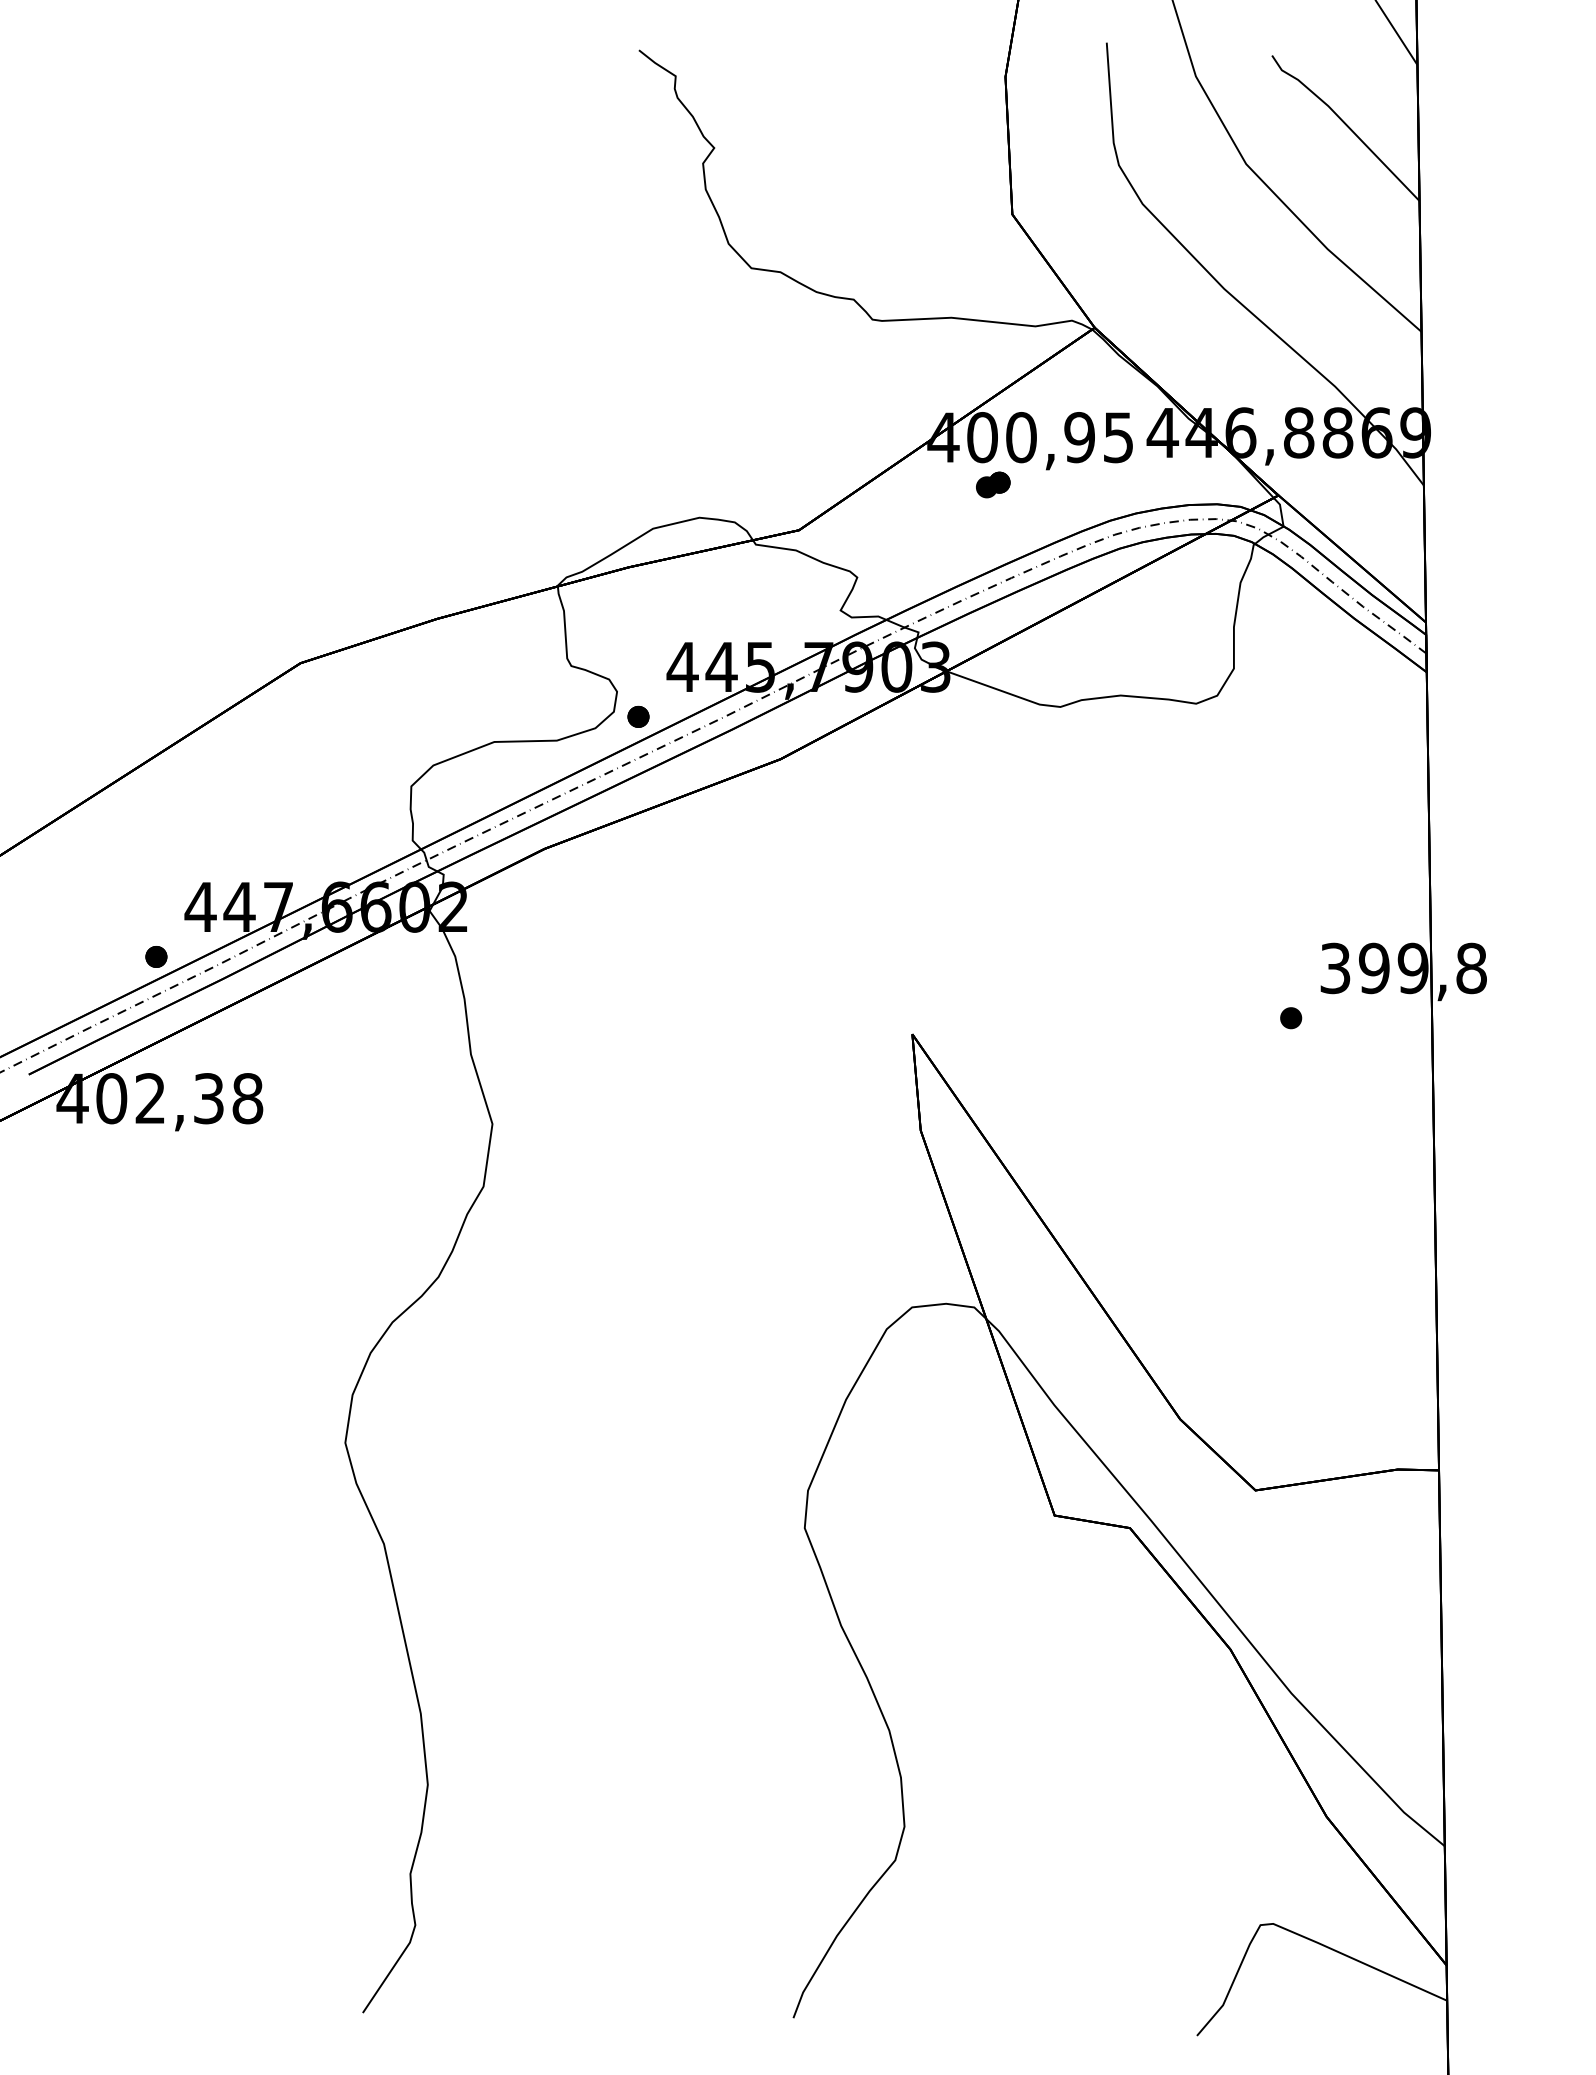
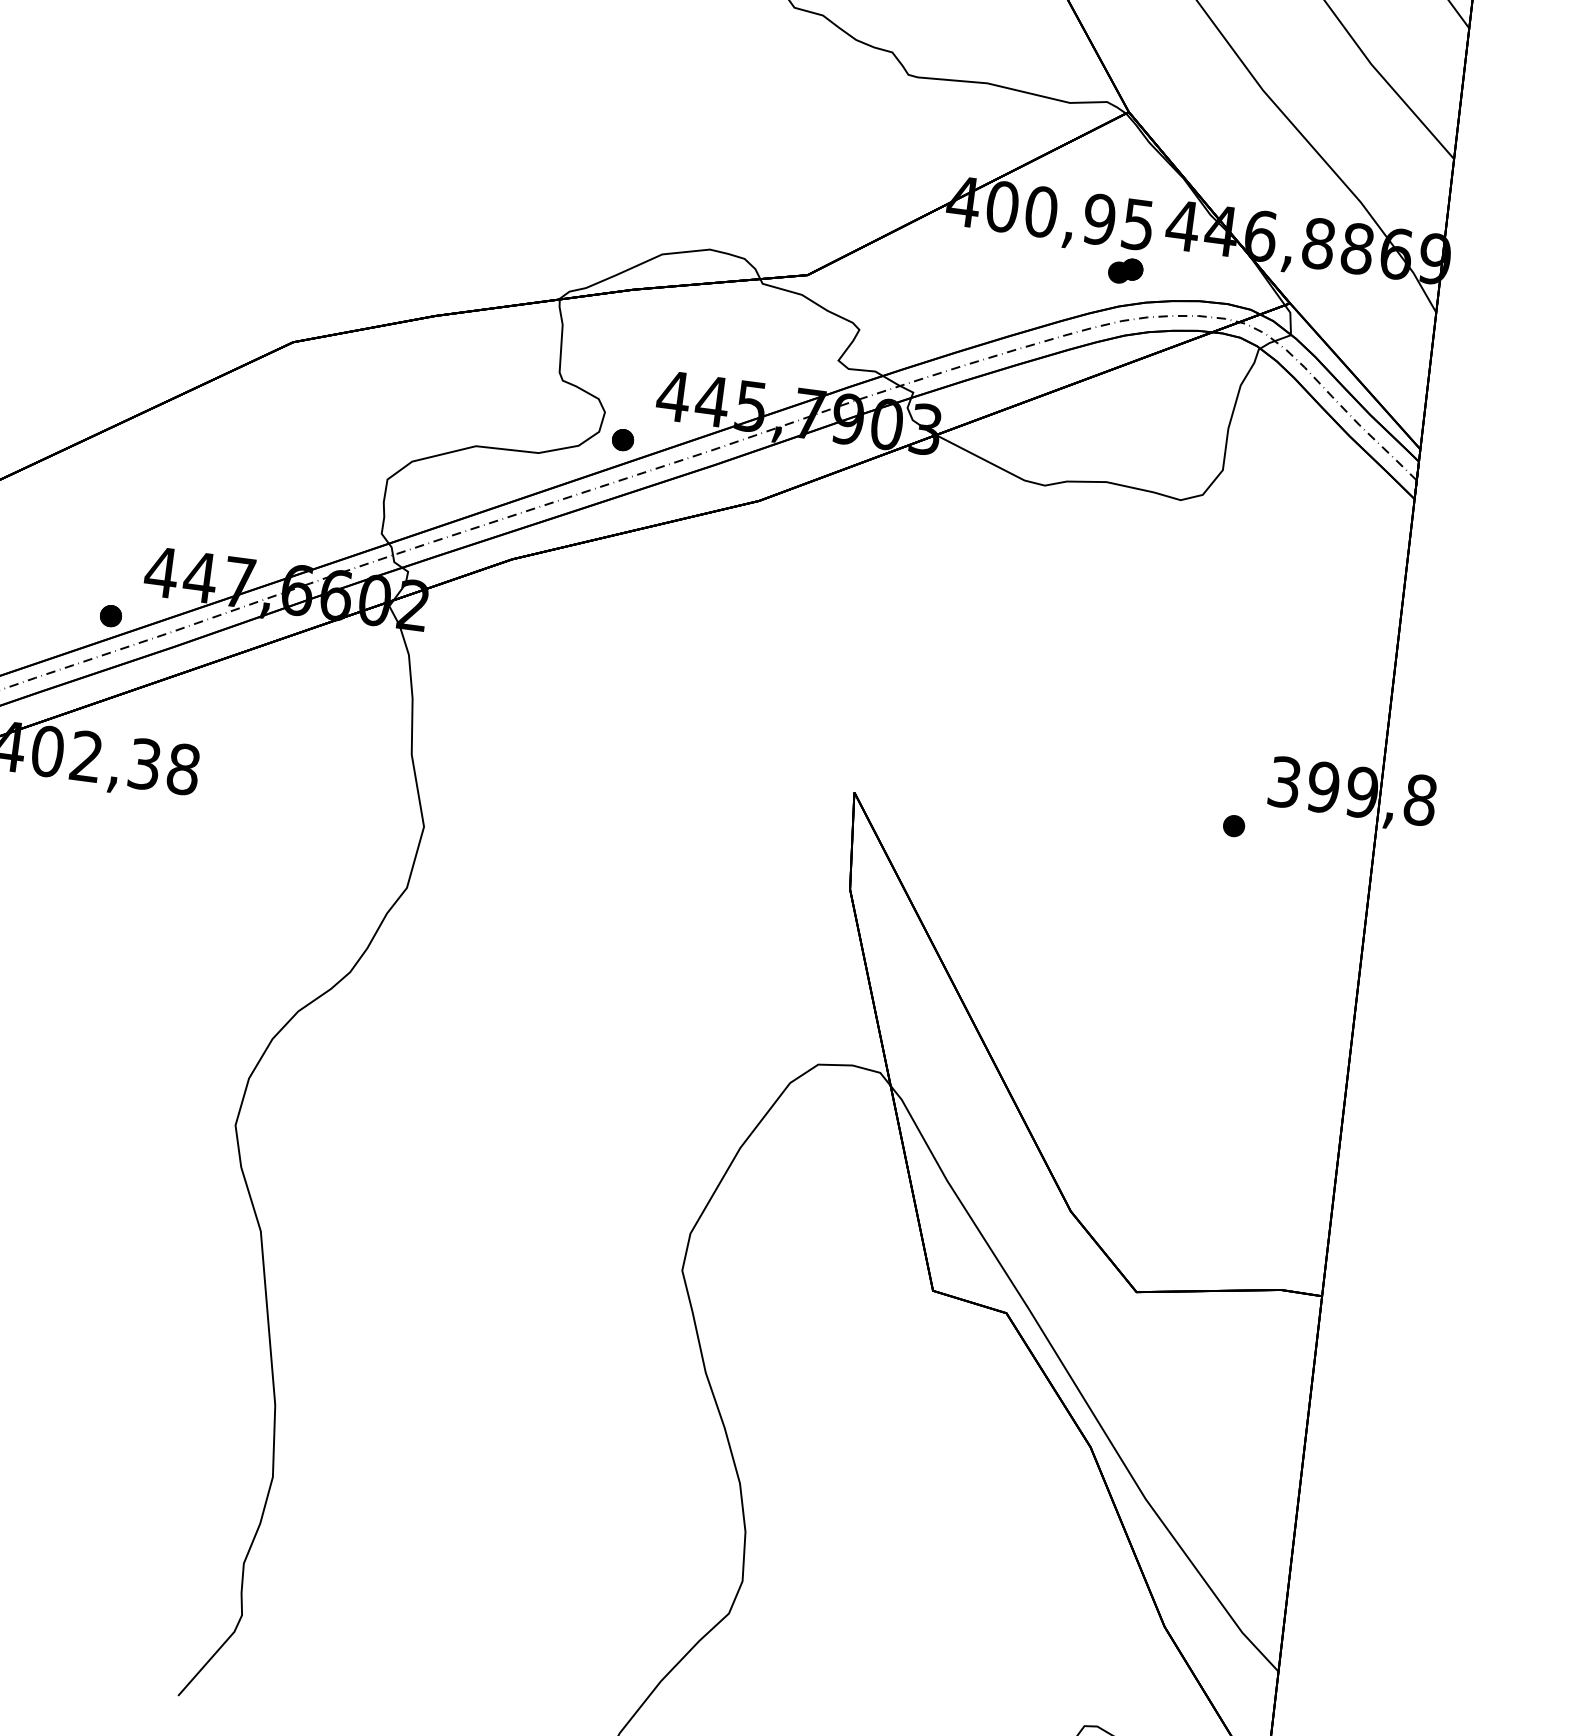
part: (993, 484) -> (1126, 270), moved

